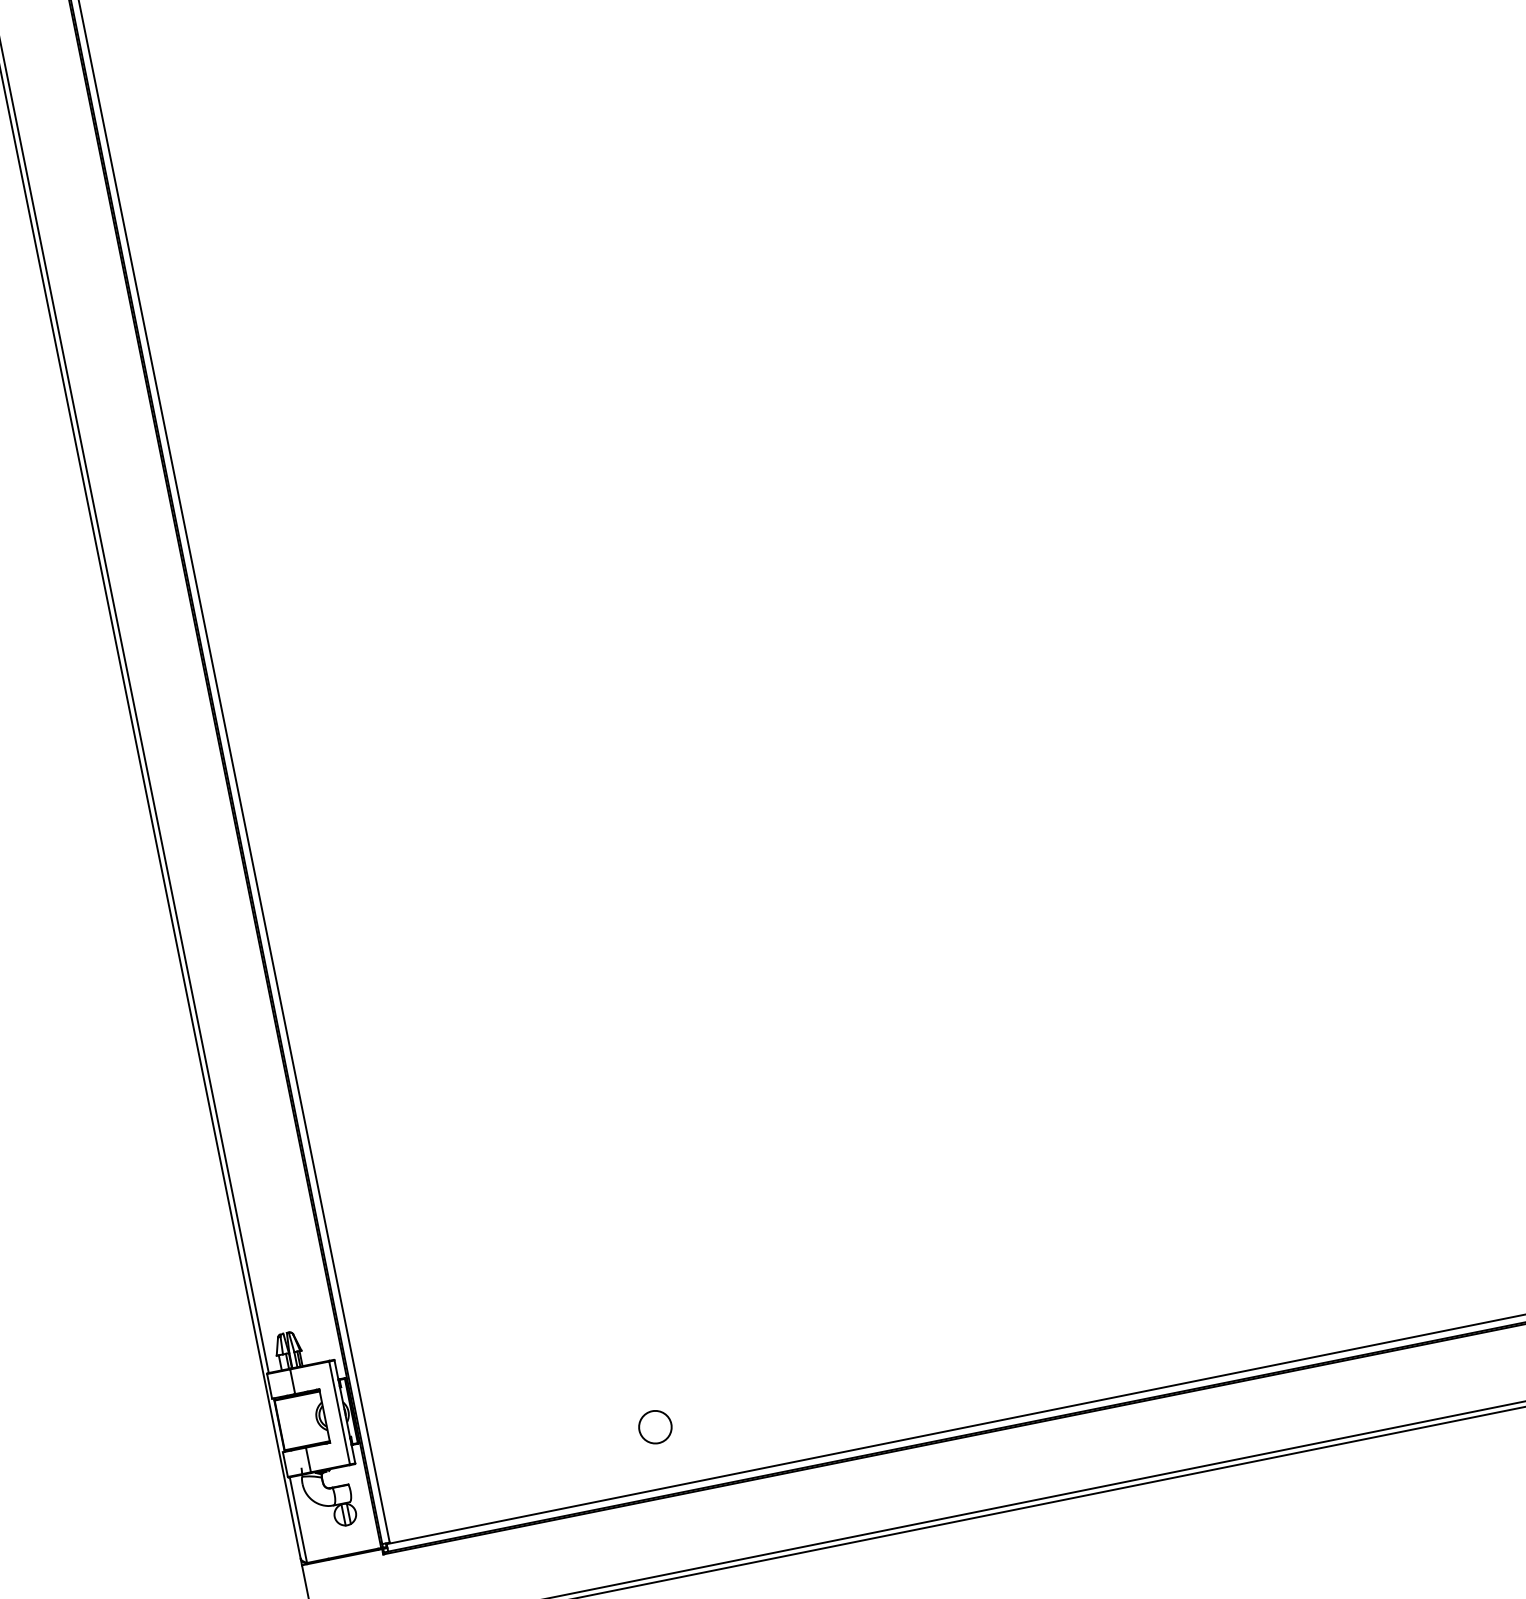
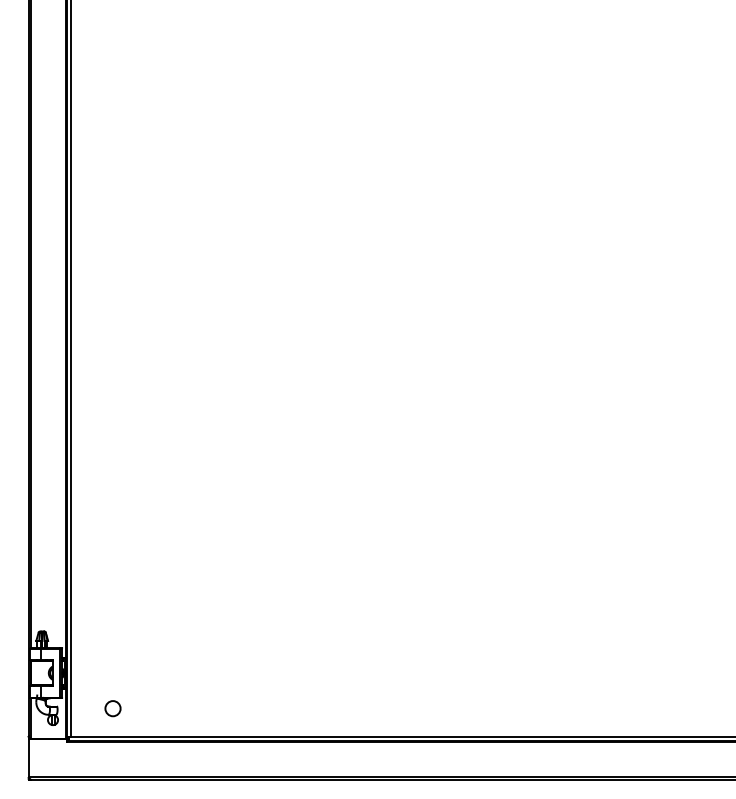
circle: (654, 1427) -> (112, 708), moved

